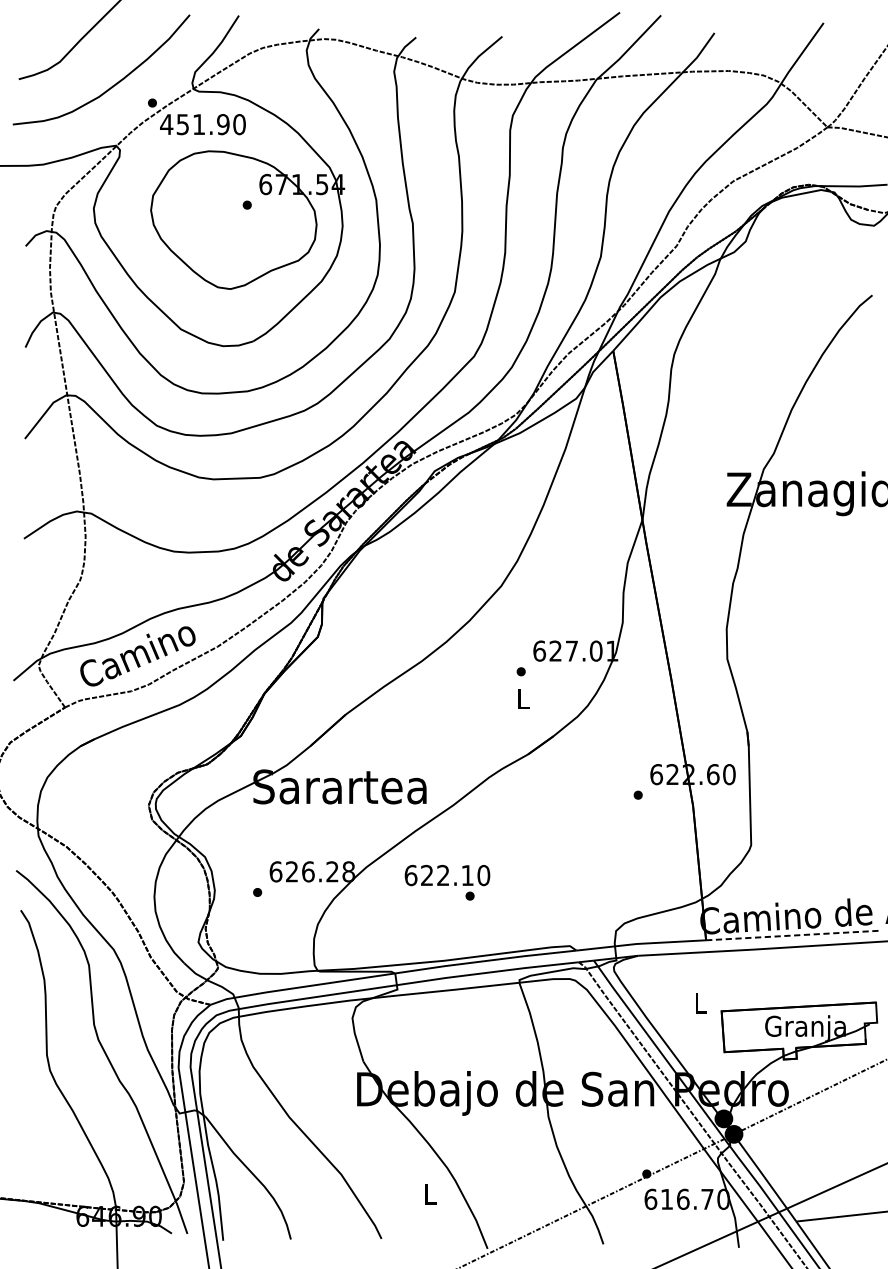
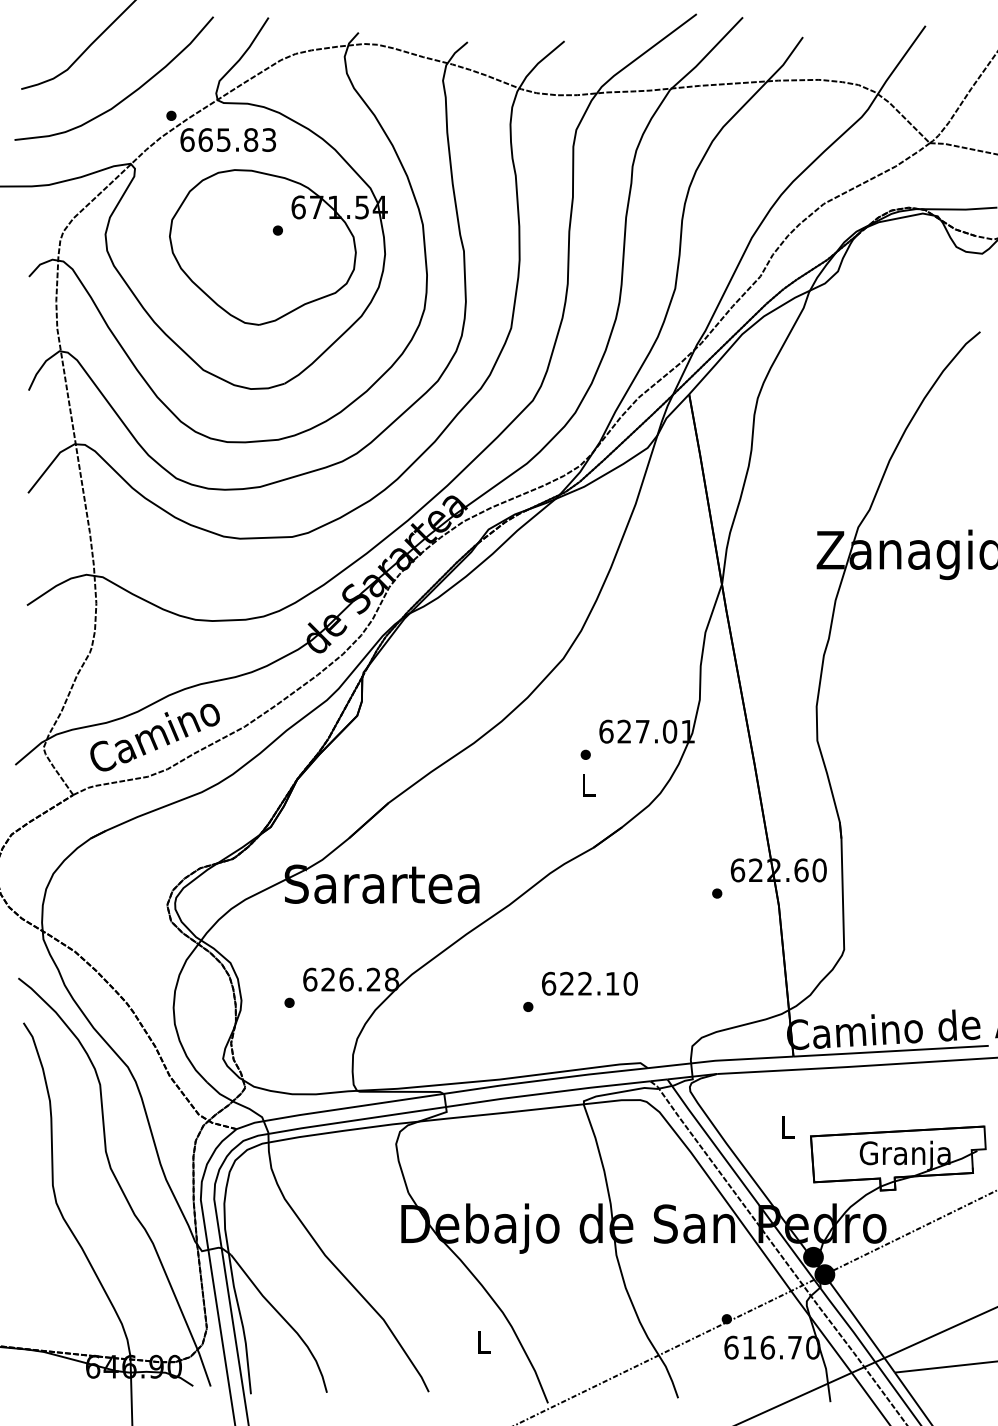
text: (202, 124) -> (227, 139), 451.90 -> 665.83
text: (447, 875) -> (589, 983), moved
line: (792, 935) -> (890, 1051), dashed -> solid

